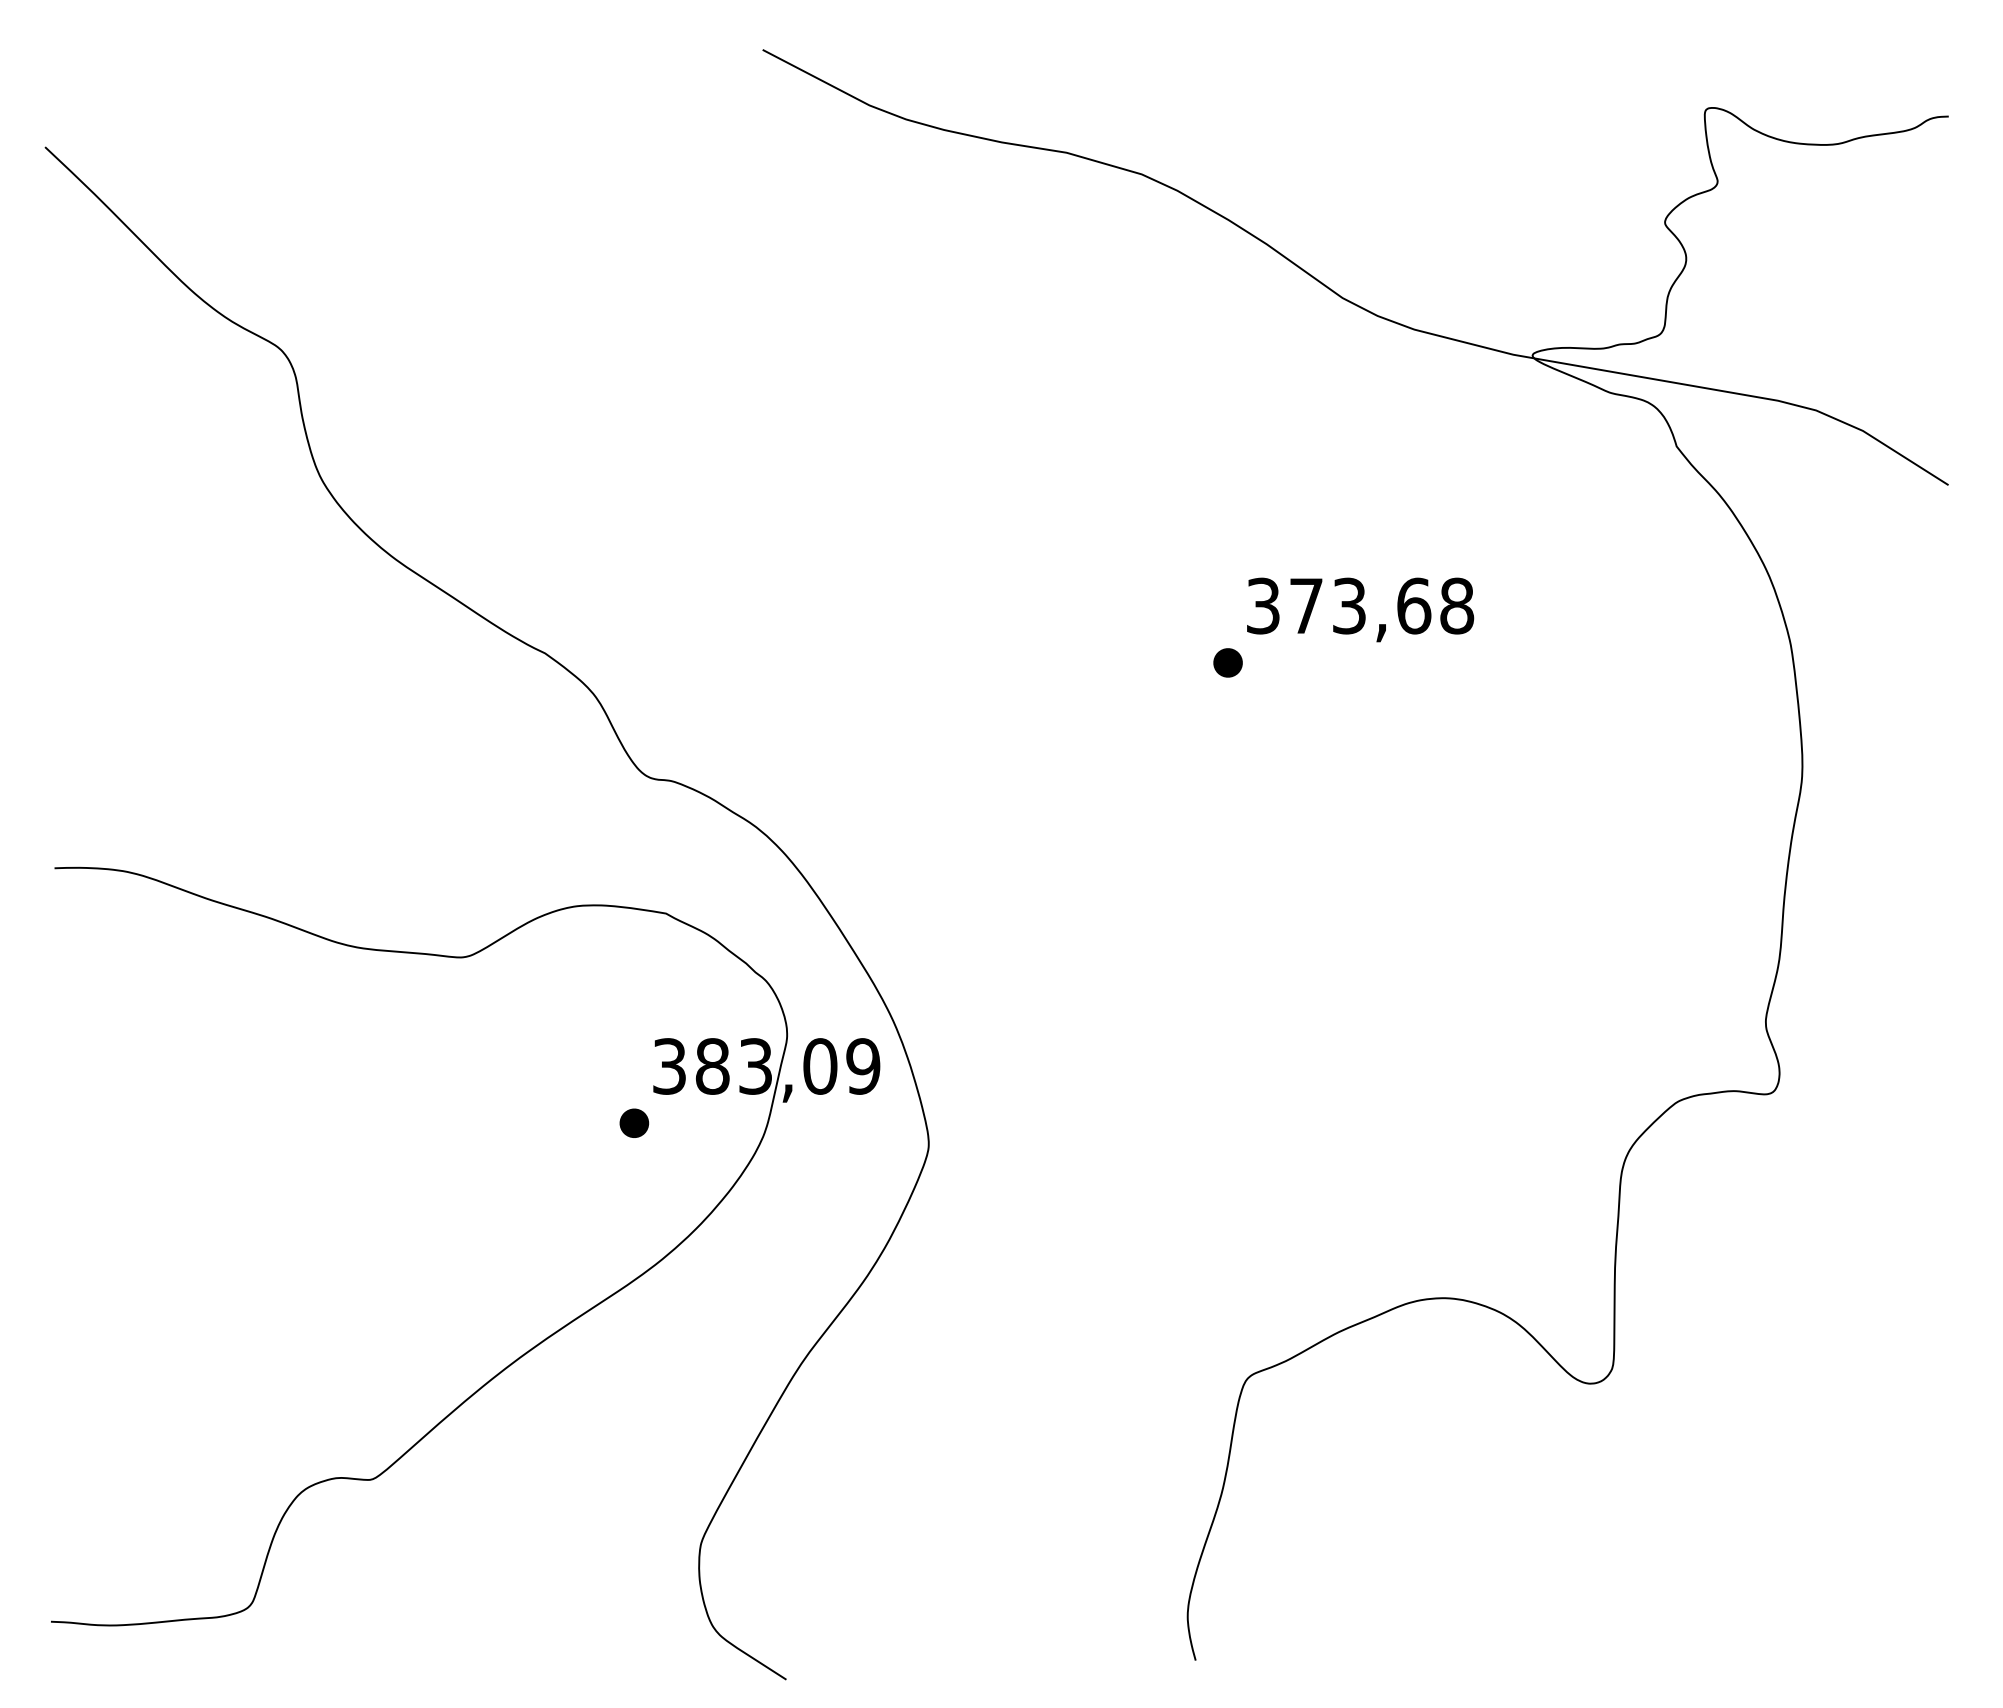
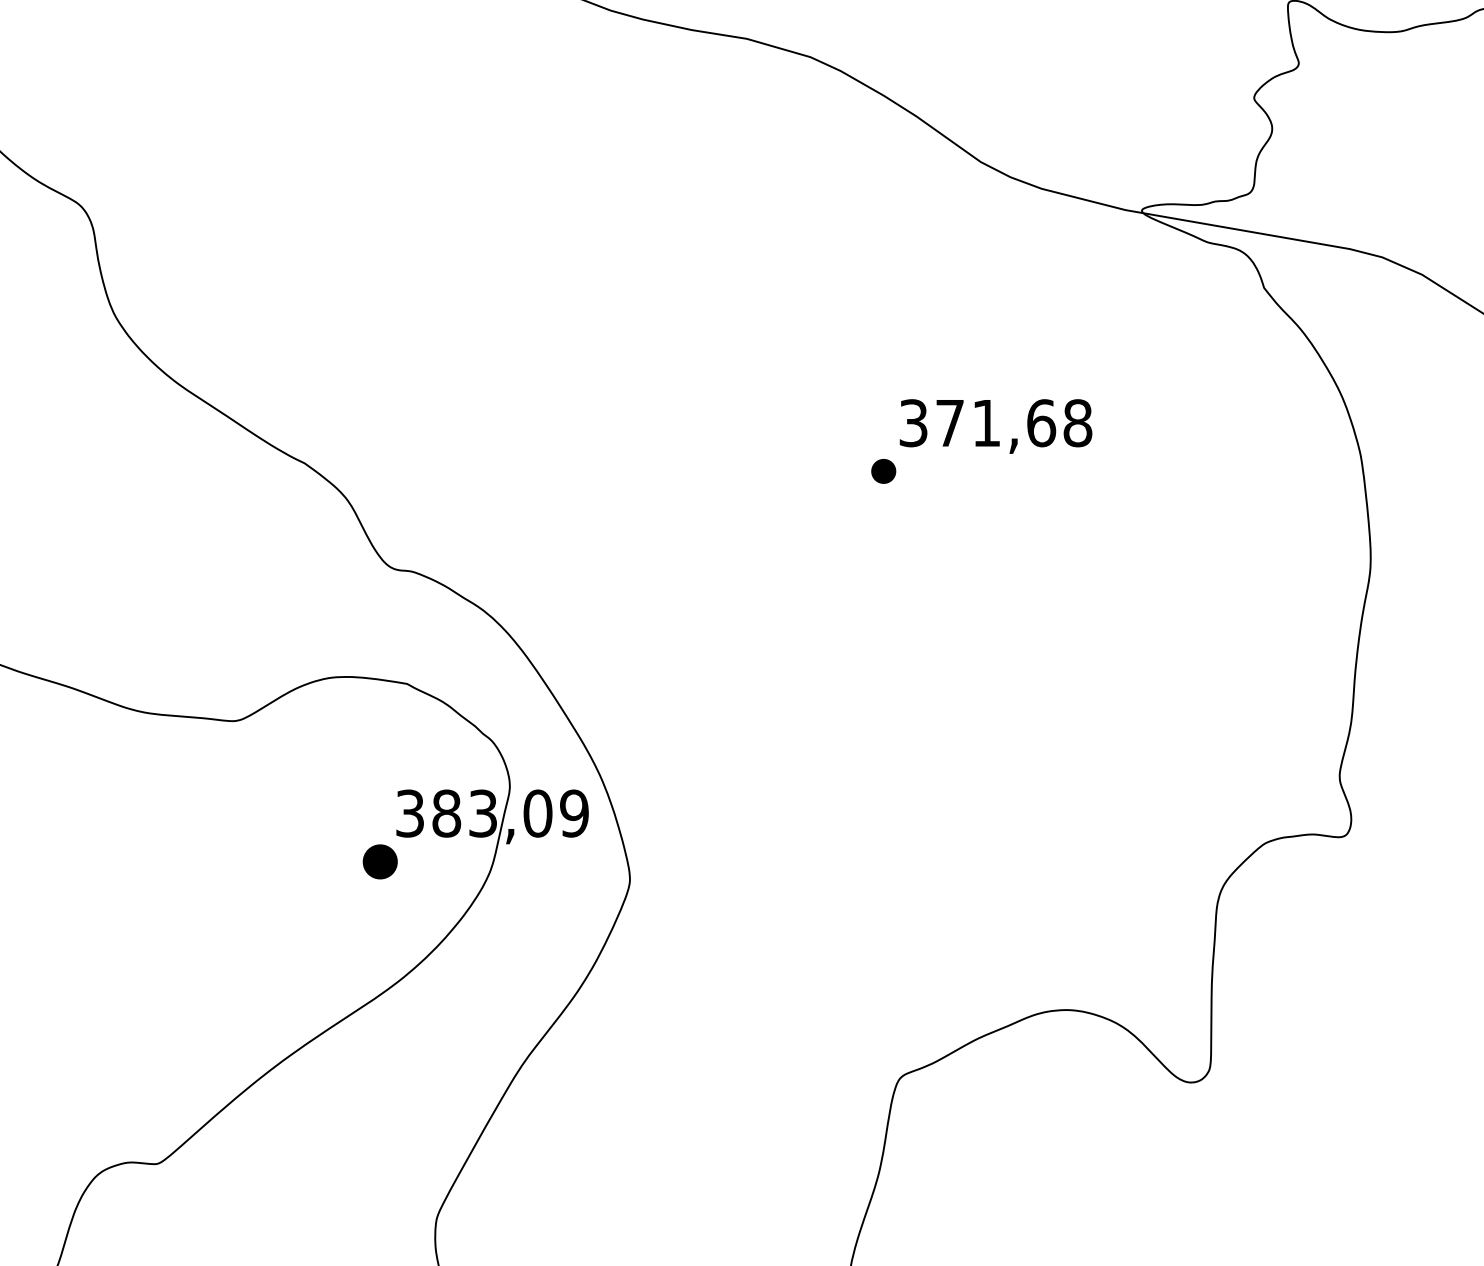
text: (1349, 605) -> (986, 422), 373,68 -> 371,68
part: (634, 1122) -> (380, 861), size x1.4

